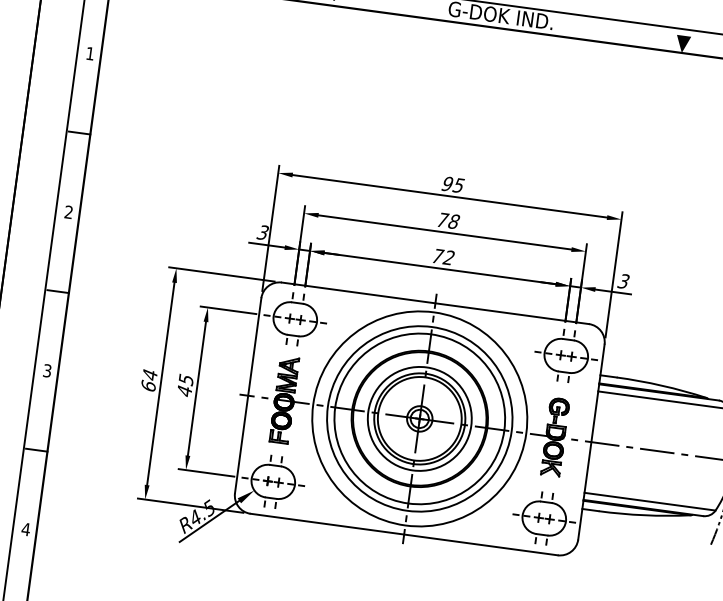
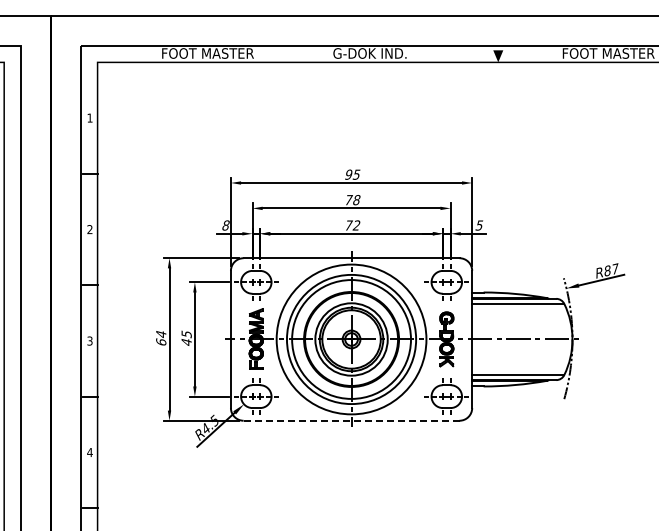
text: (262, 232) -> (225, 225), 3 -> 8
text: (625, 280) -> (480, 224), 3 -> 5
line: (404, 534) -> (351, 420), solid -> dashed

